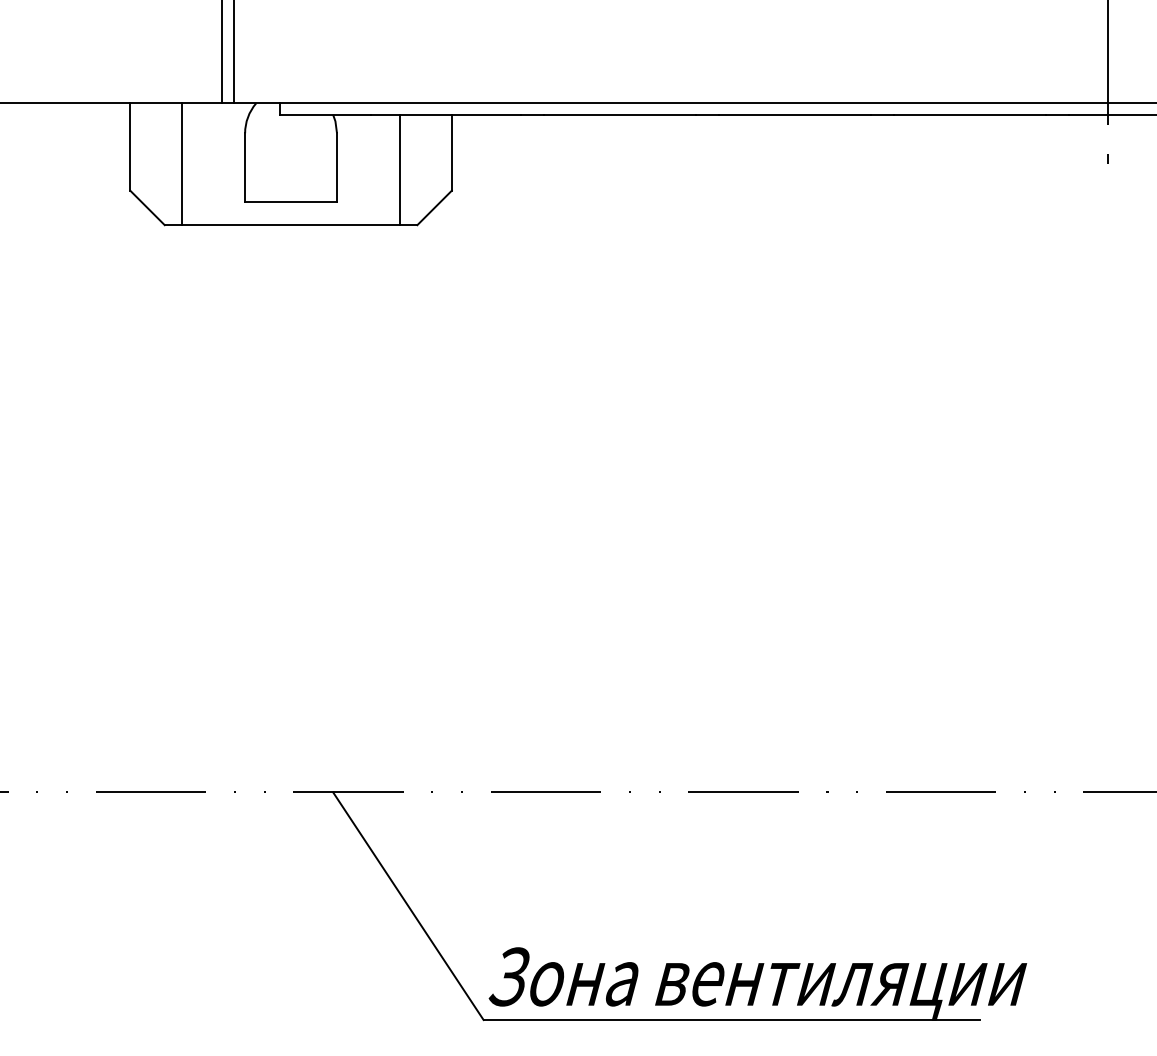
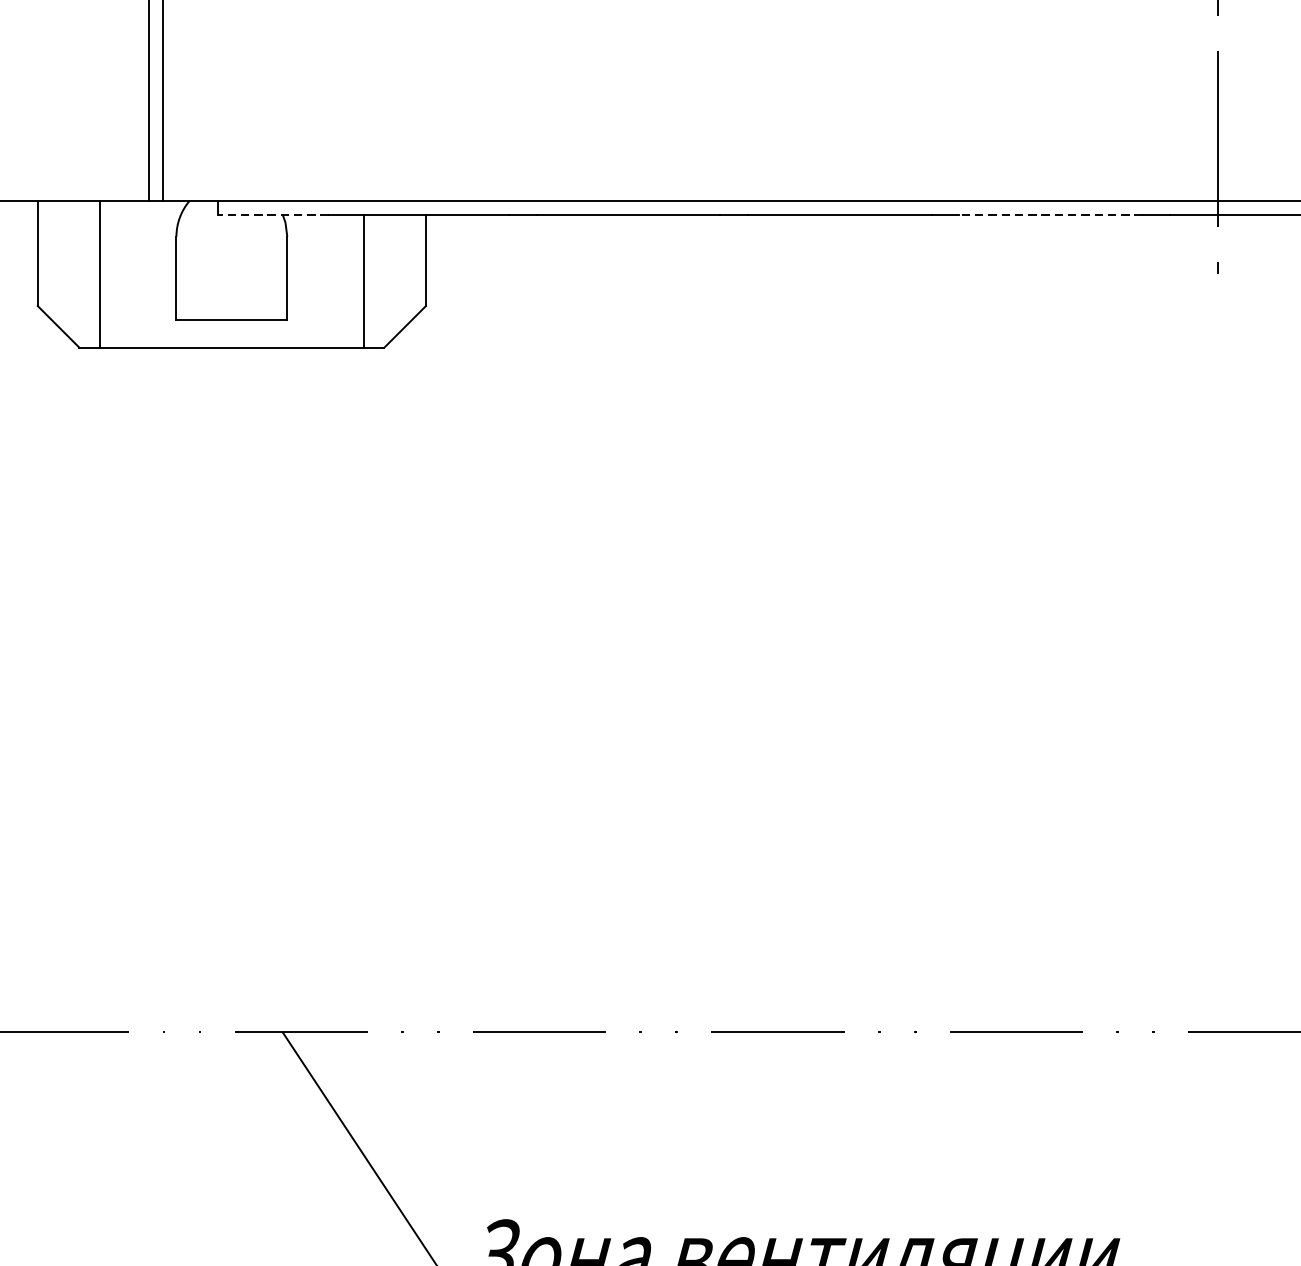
line: (325, 114) -> (273, 214), solid -> dashed
line: (969, 114) -> (1050, 214), solid -> dashed

